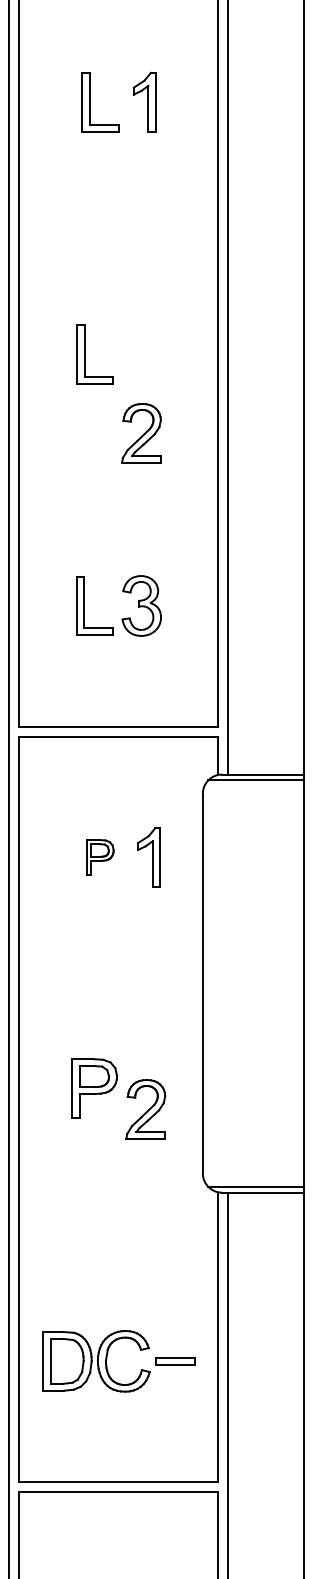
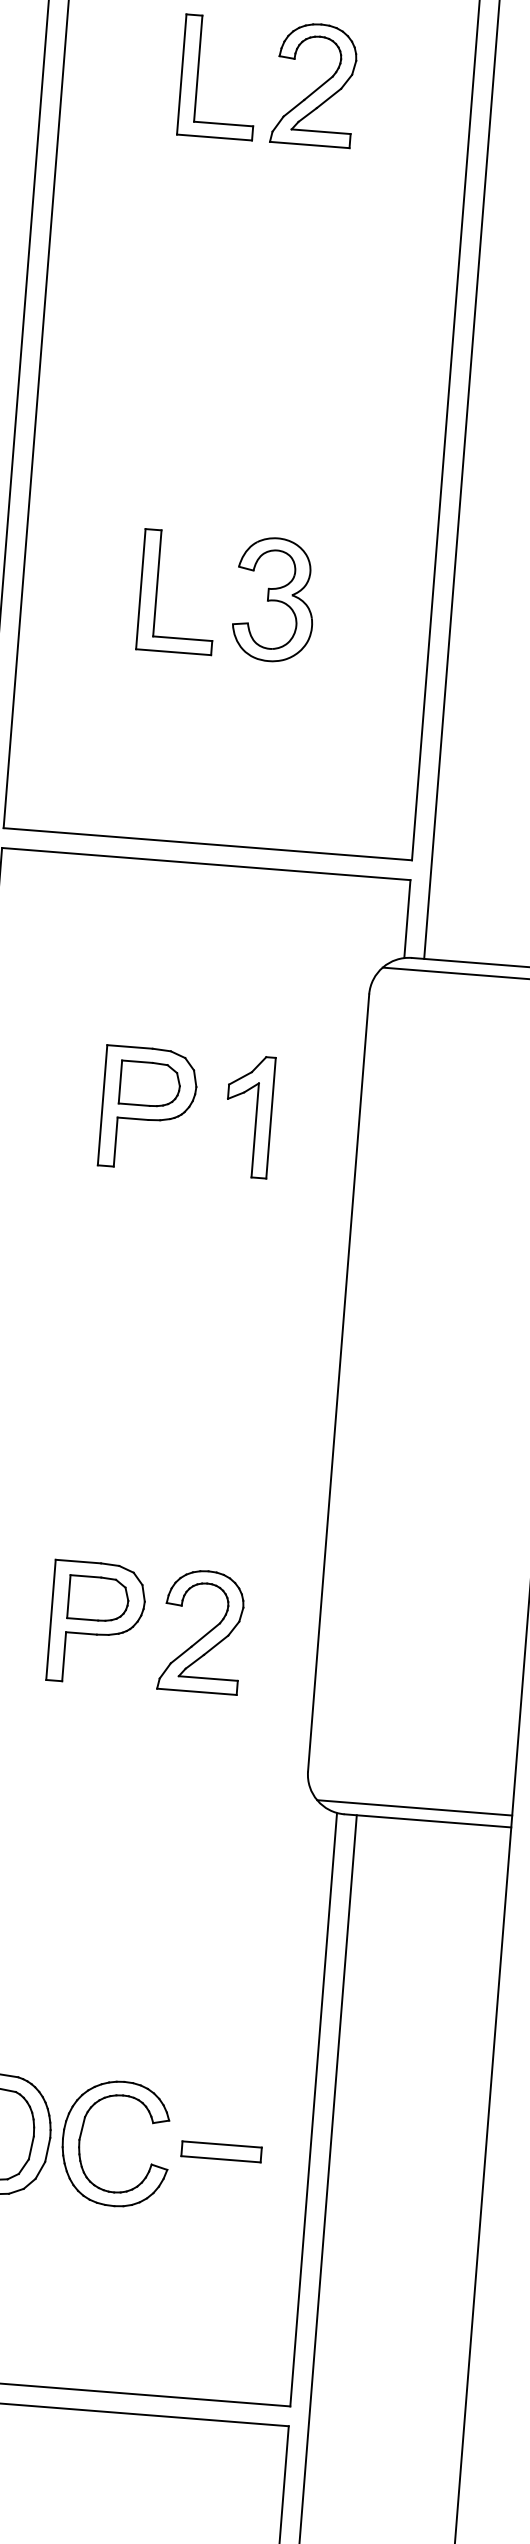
part: (141, 433) -> (314, 84), moved
part: (100, 857) -> (149, 1108), size x1.67
part: (94, 1088) -> (96, 1623), moved

